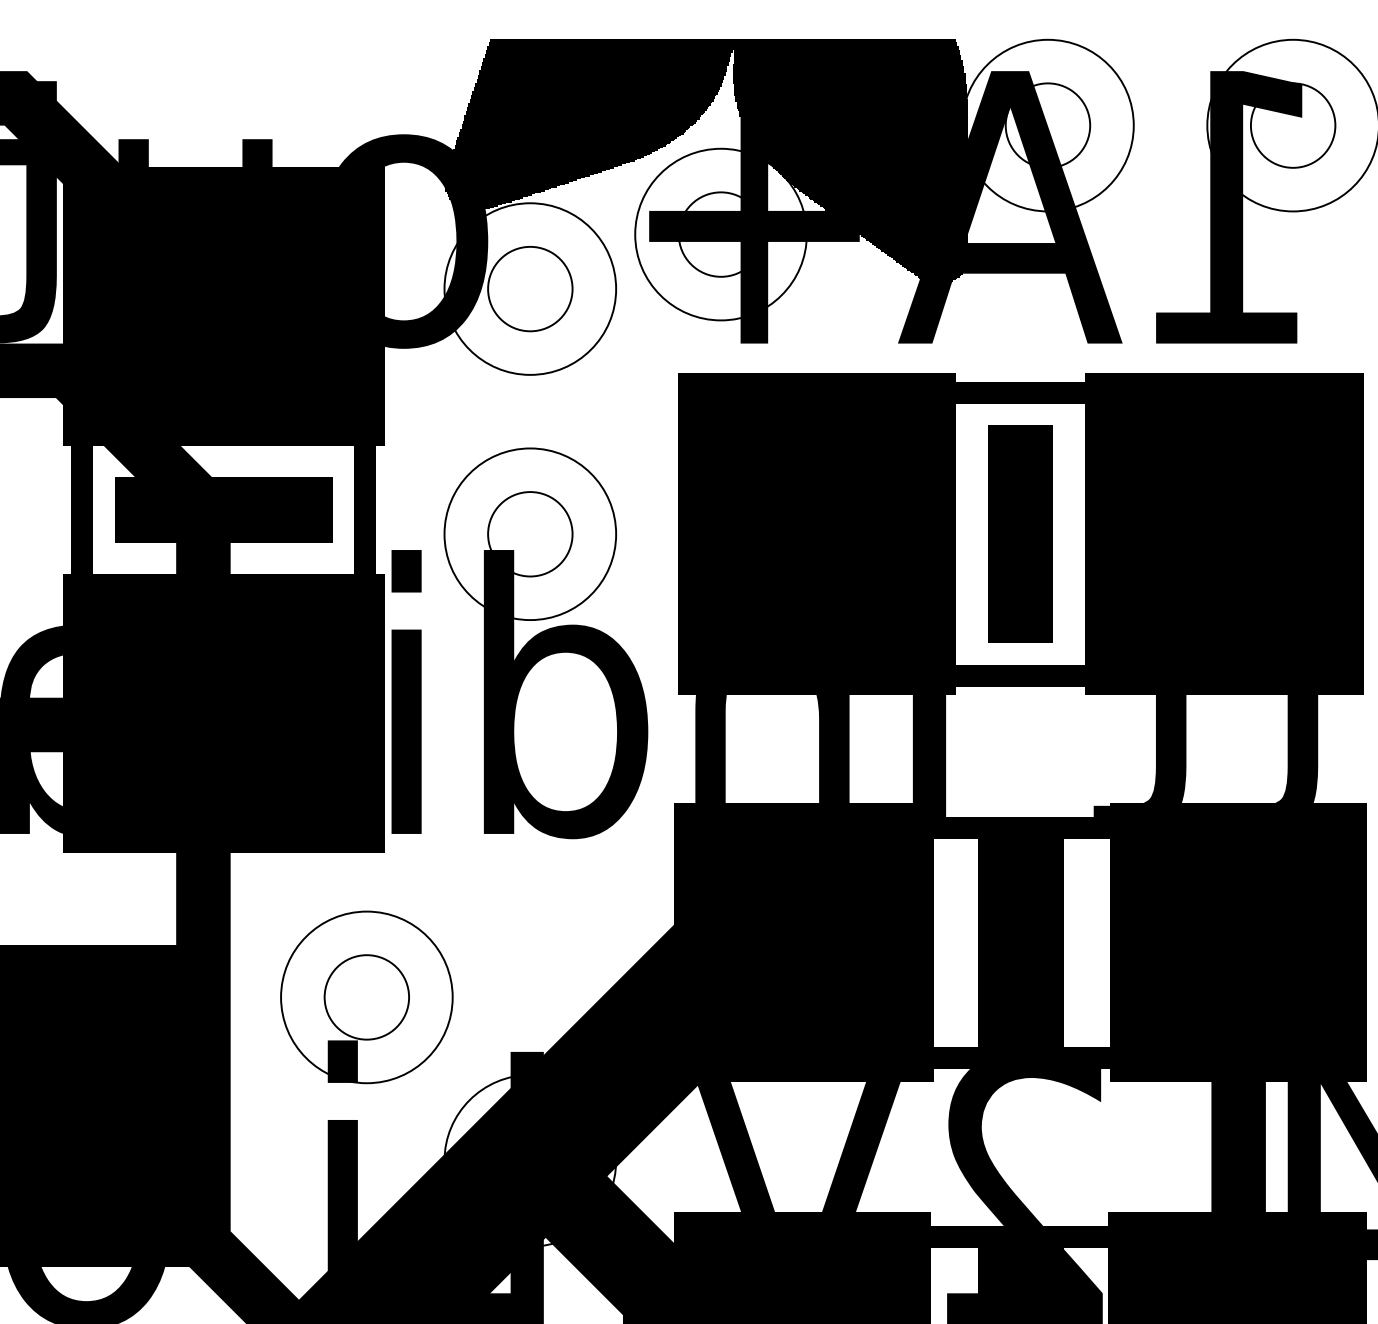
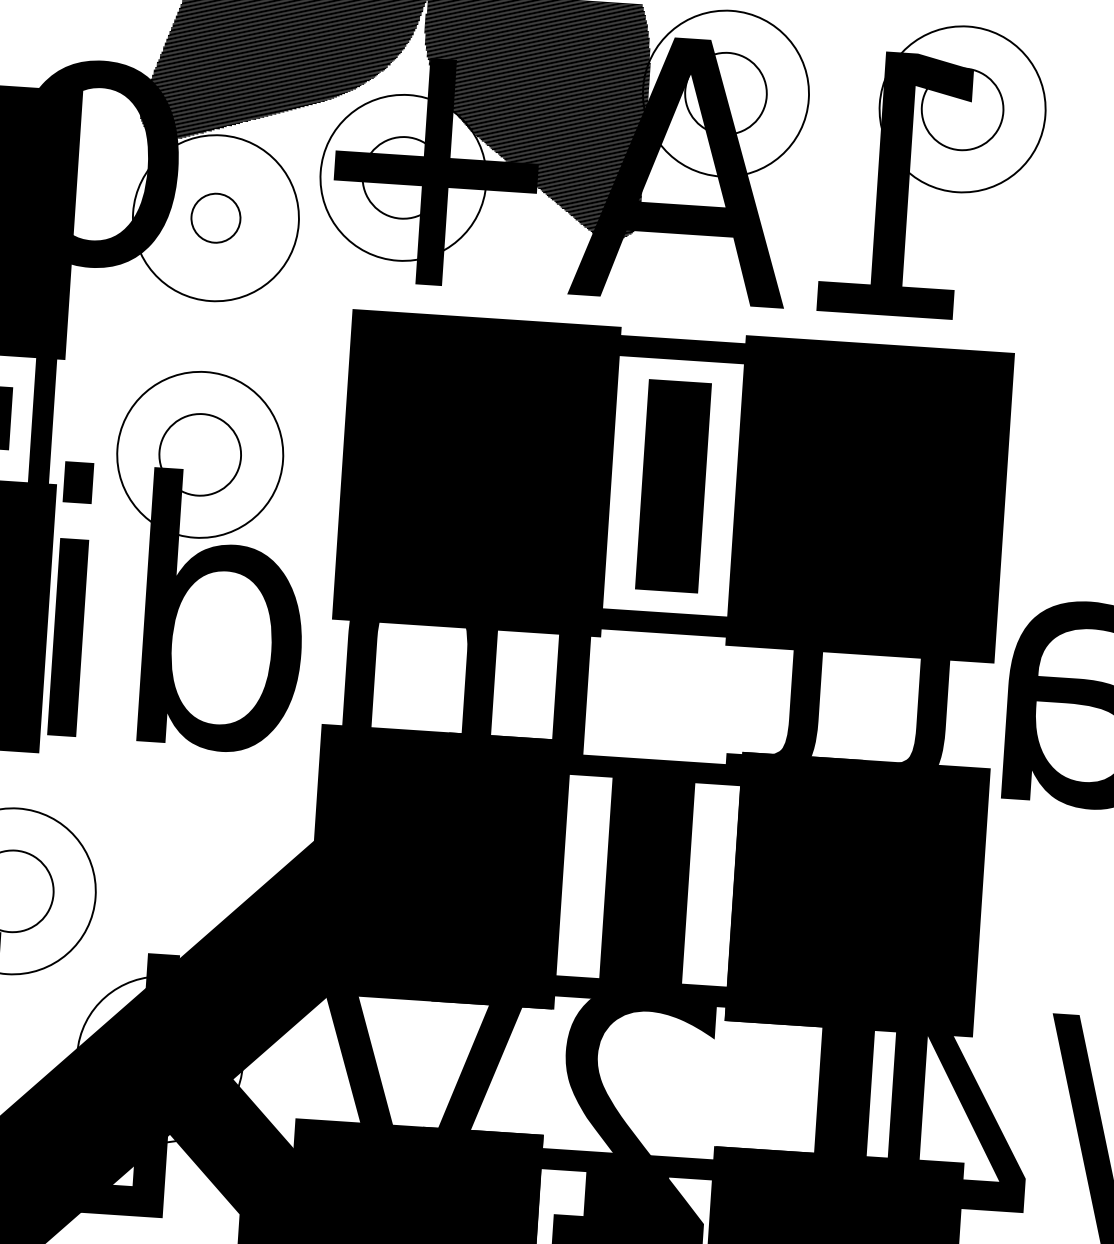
circle: (530, 288) -> (216, 217), size x0.6

